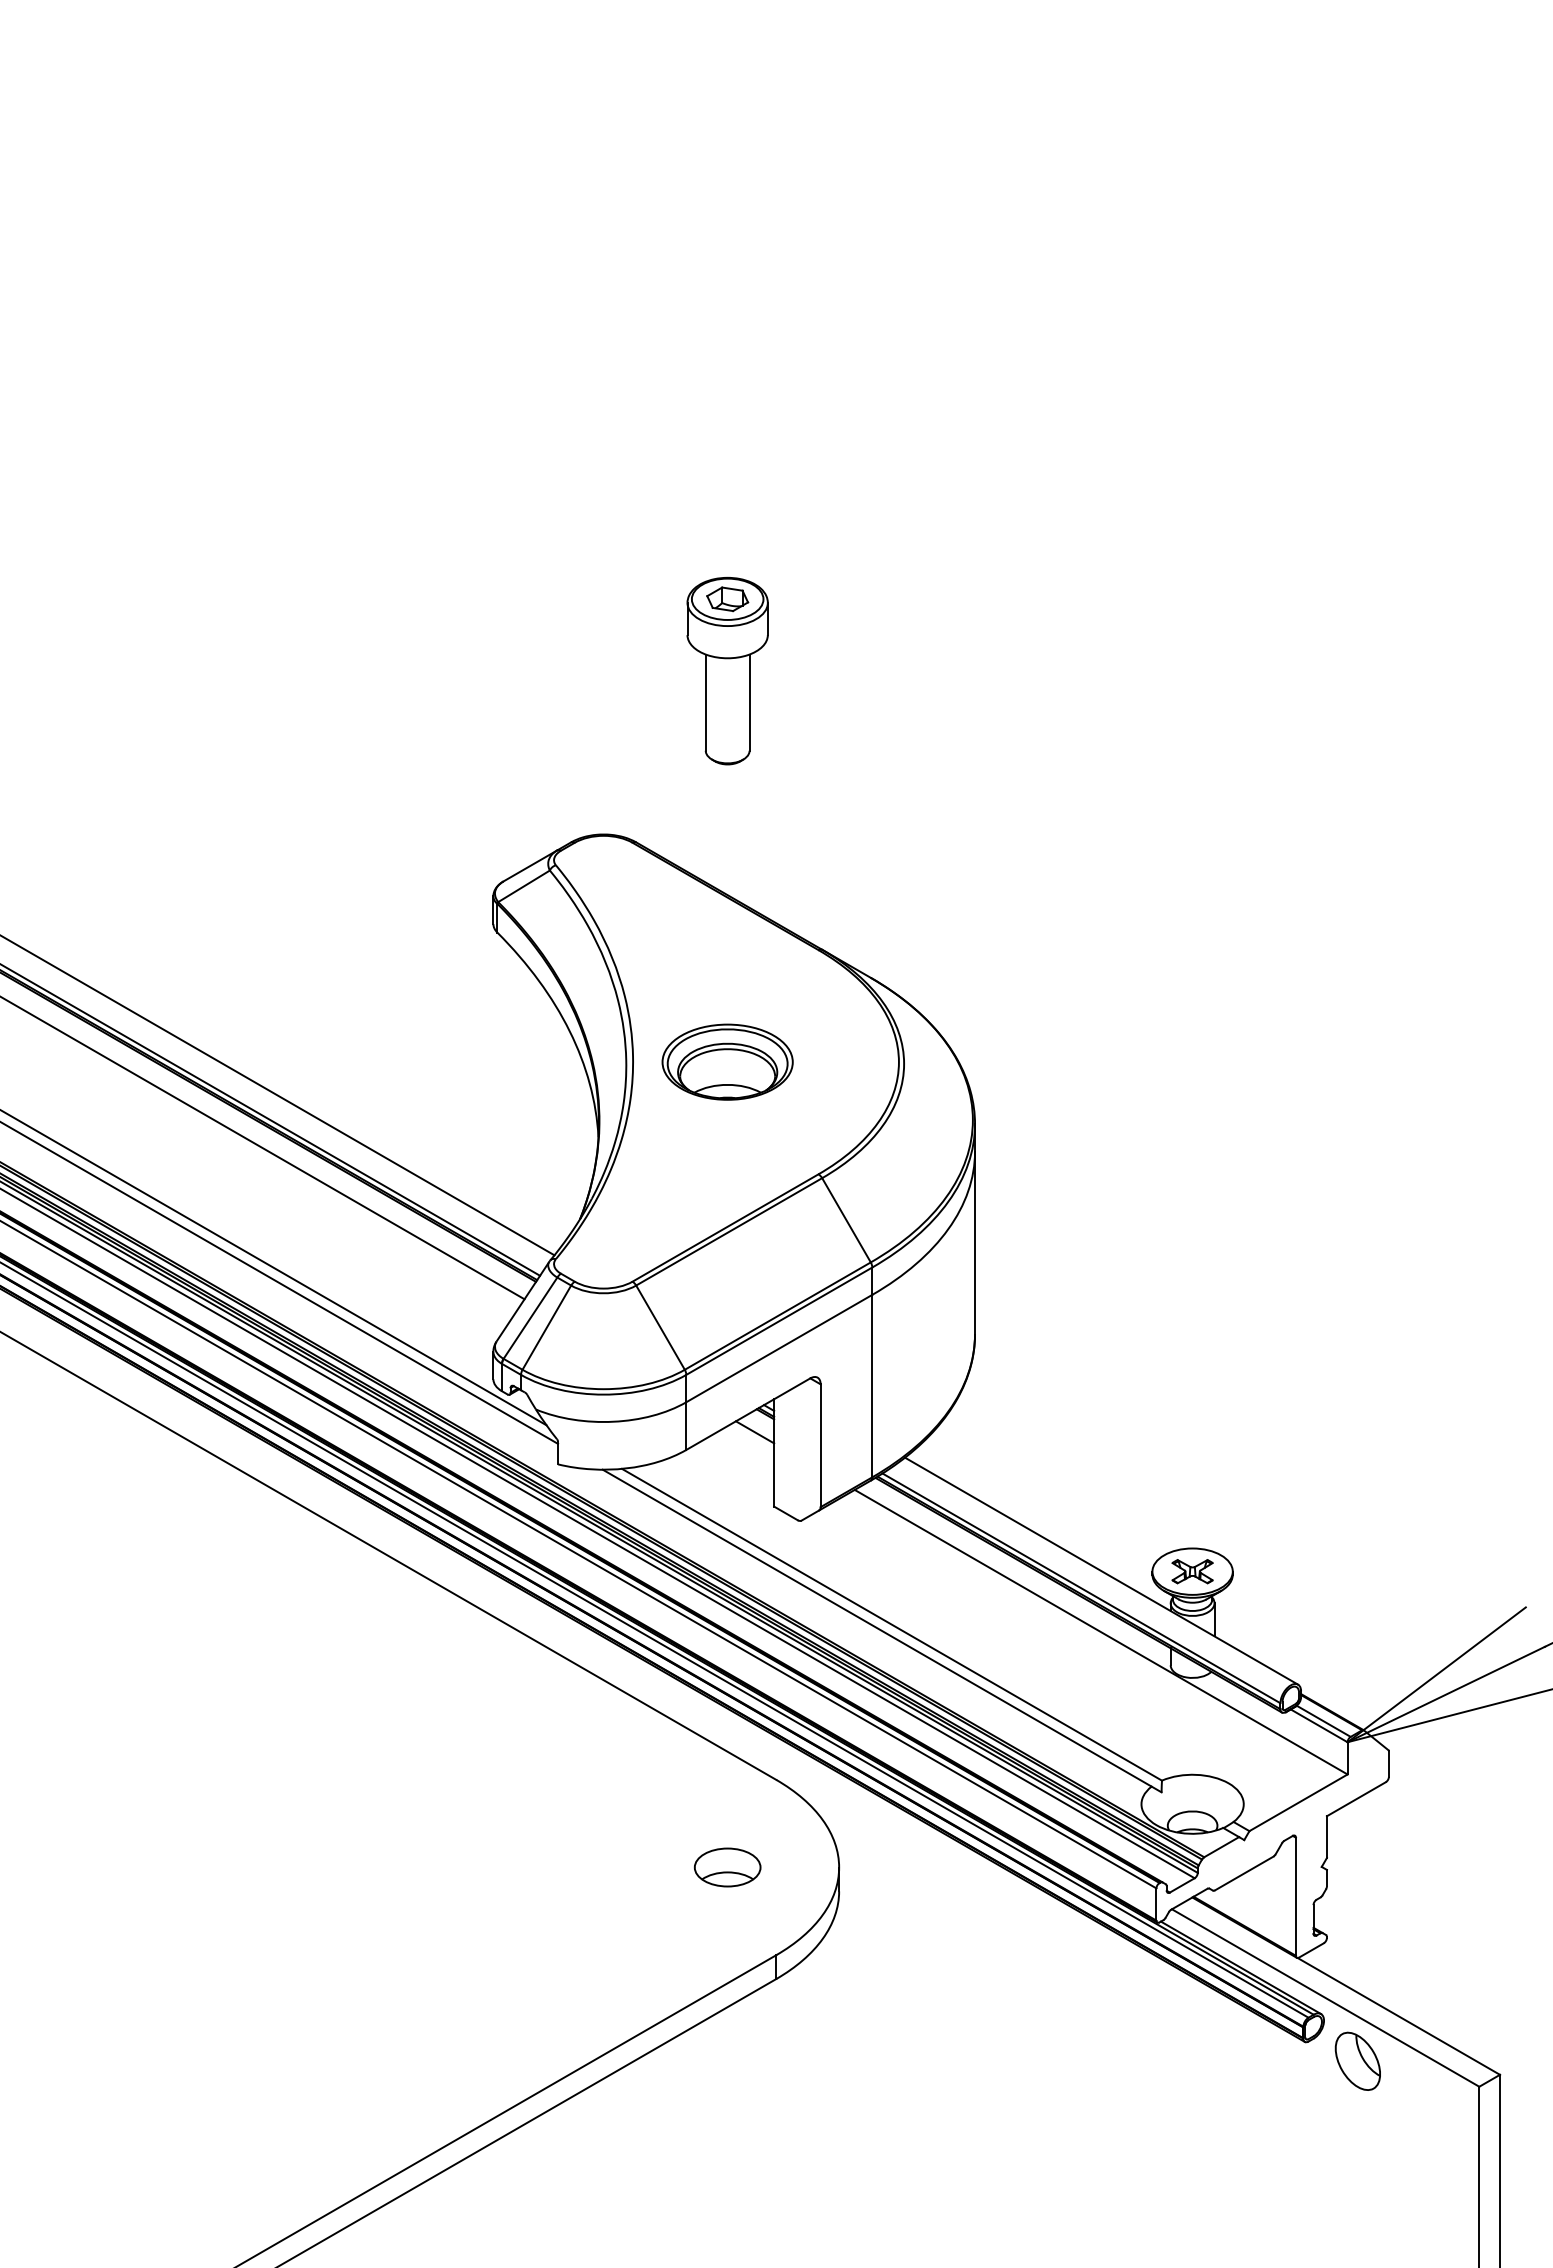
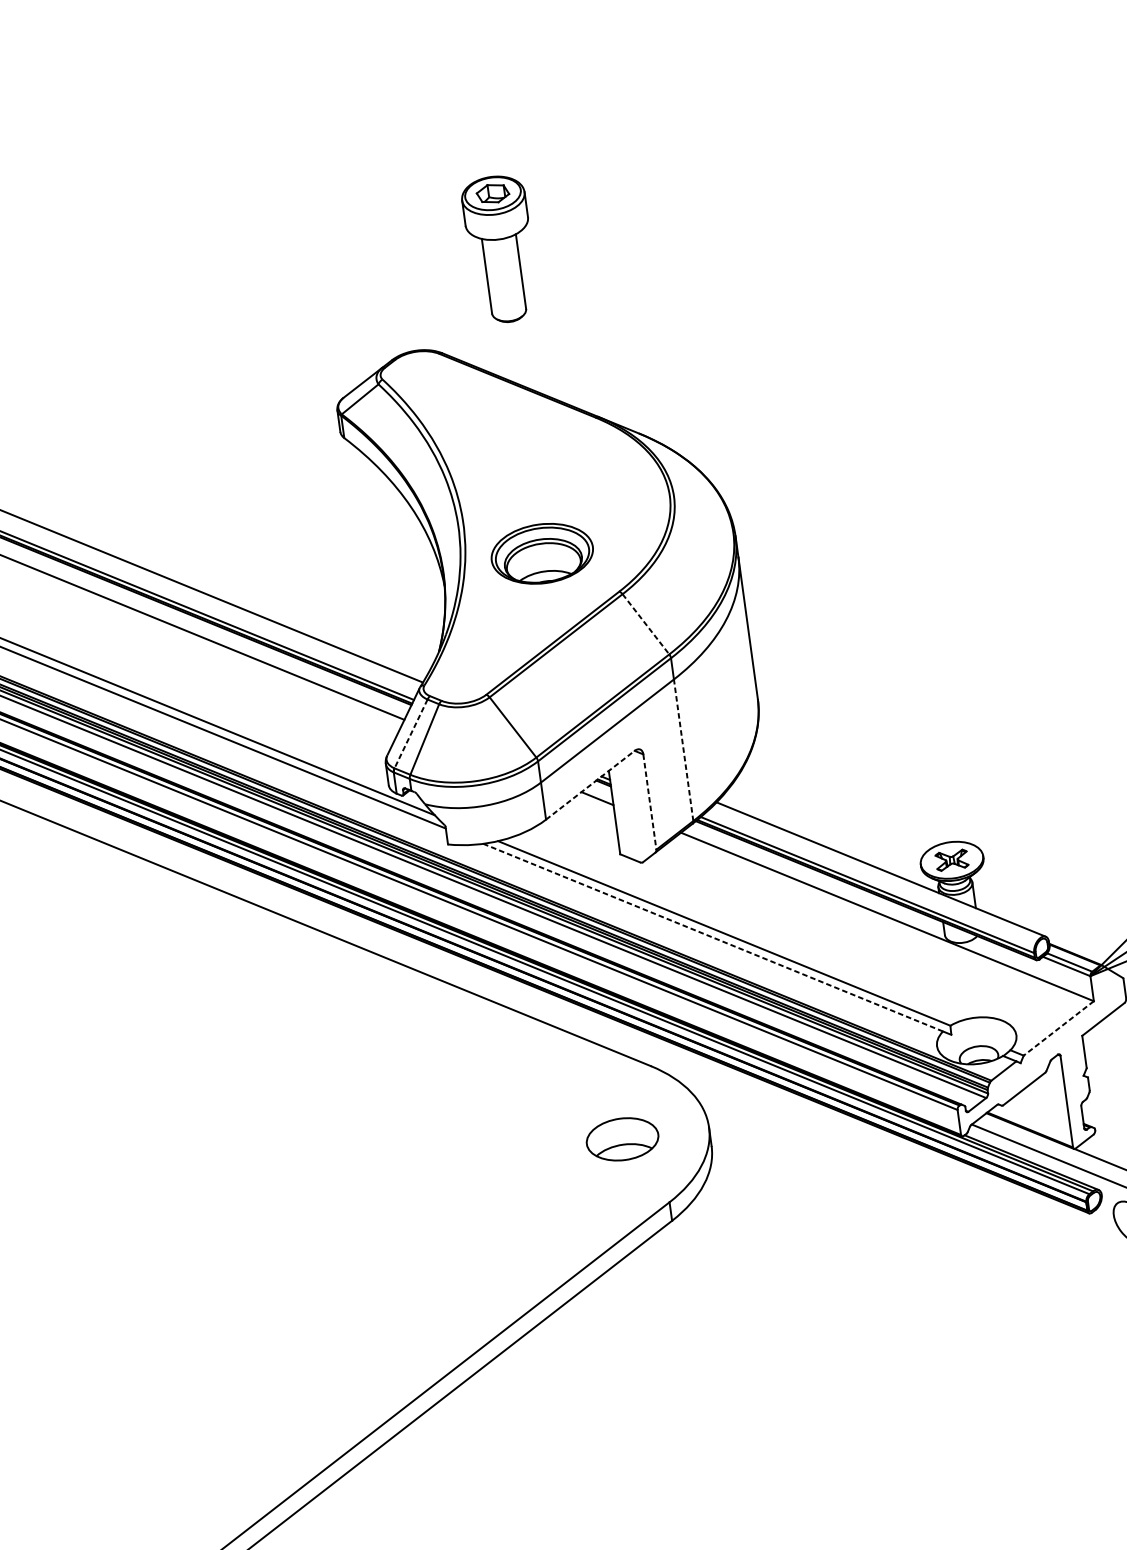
part: (727, 670) -> (500, 249), moved
part: (727, 1061) -> (542, 553), moved
line: (846, 1220) -> (645, 624), solid -> dashed
line: (530, 1318) -> (411, 734), solid -> dashed
line: (872, 1385) -> (683, 749), solid -> dashed
line: (748, 1414) -> (590, 785), solid -> dashed
line: (820, 1446) -> (649, 802), solid -> dashed
line: (877, 1628) -> (713, 937), solid -> dashed
line: (1298, 1802) -> (1058, 1028), solid -> dashed
part: (727, 1867) -> (622, 1139), size x1.4

